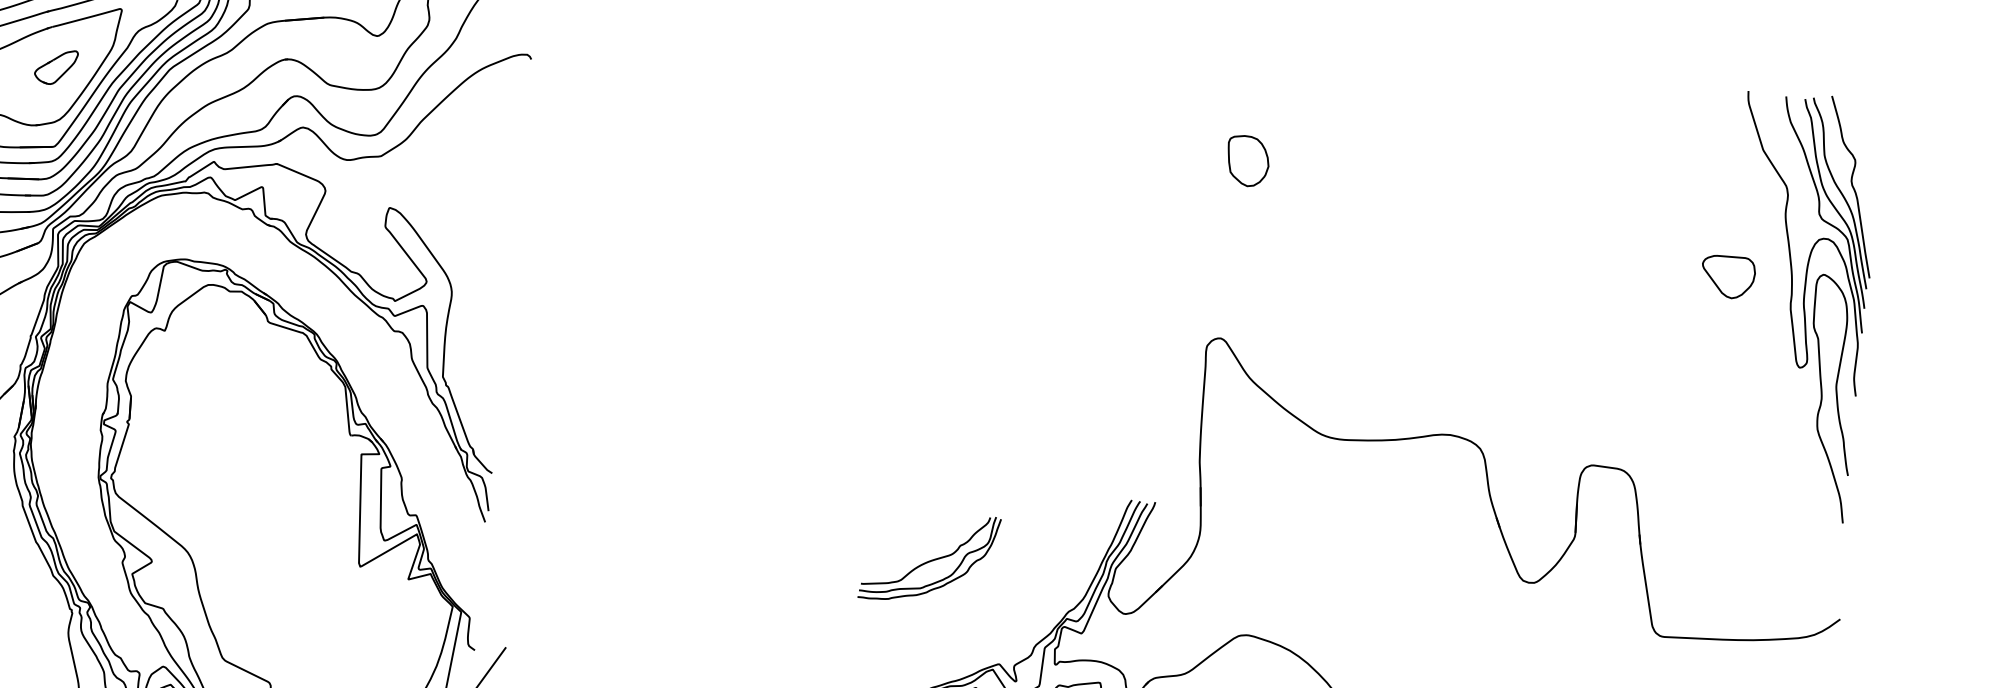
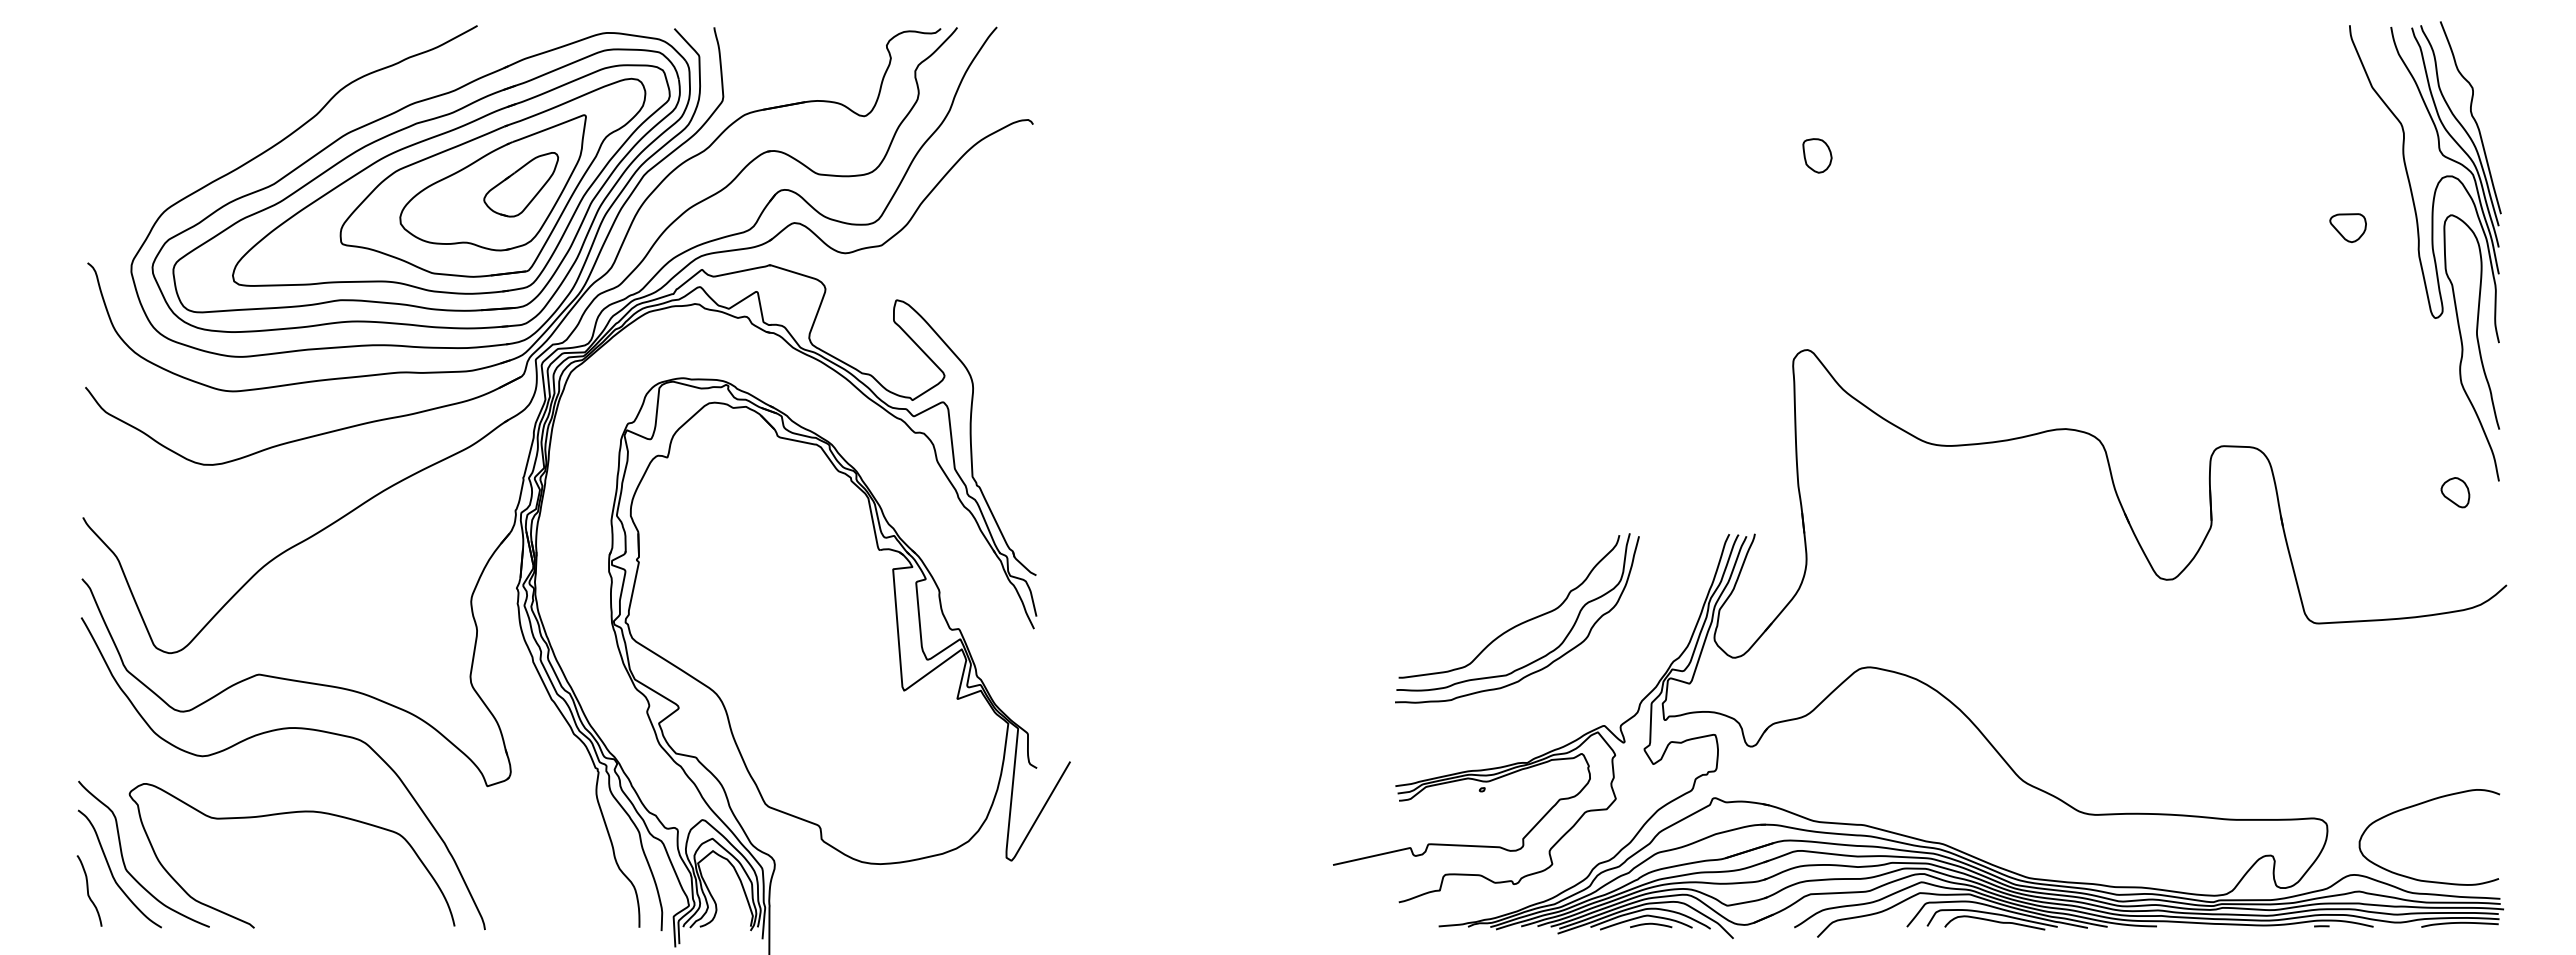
part: (56, 66) -> (521, 184), size x1.67
part: (1248, 160) -> (1817, 155), size x0.62
part: (1727, 276) -> (2347, 227), size x0.62
part: (1801, 529) -> (2455, 492), added
part: (929, 557) -> (1517, 618), size x1.67

